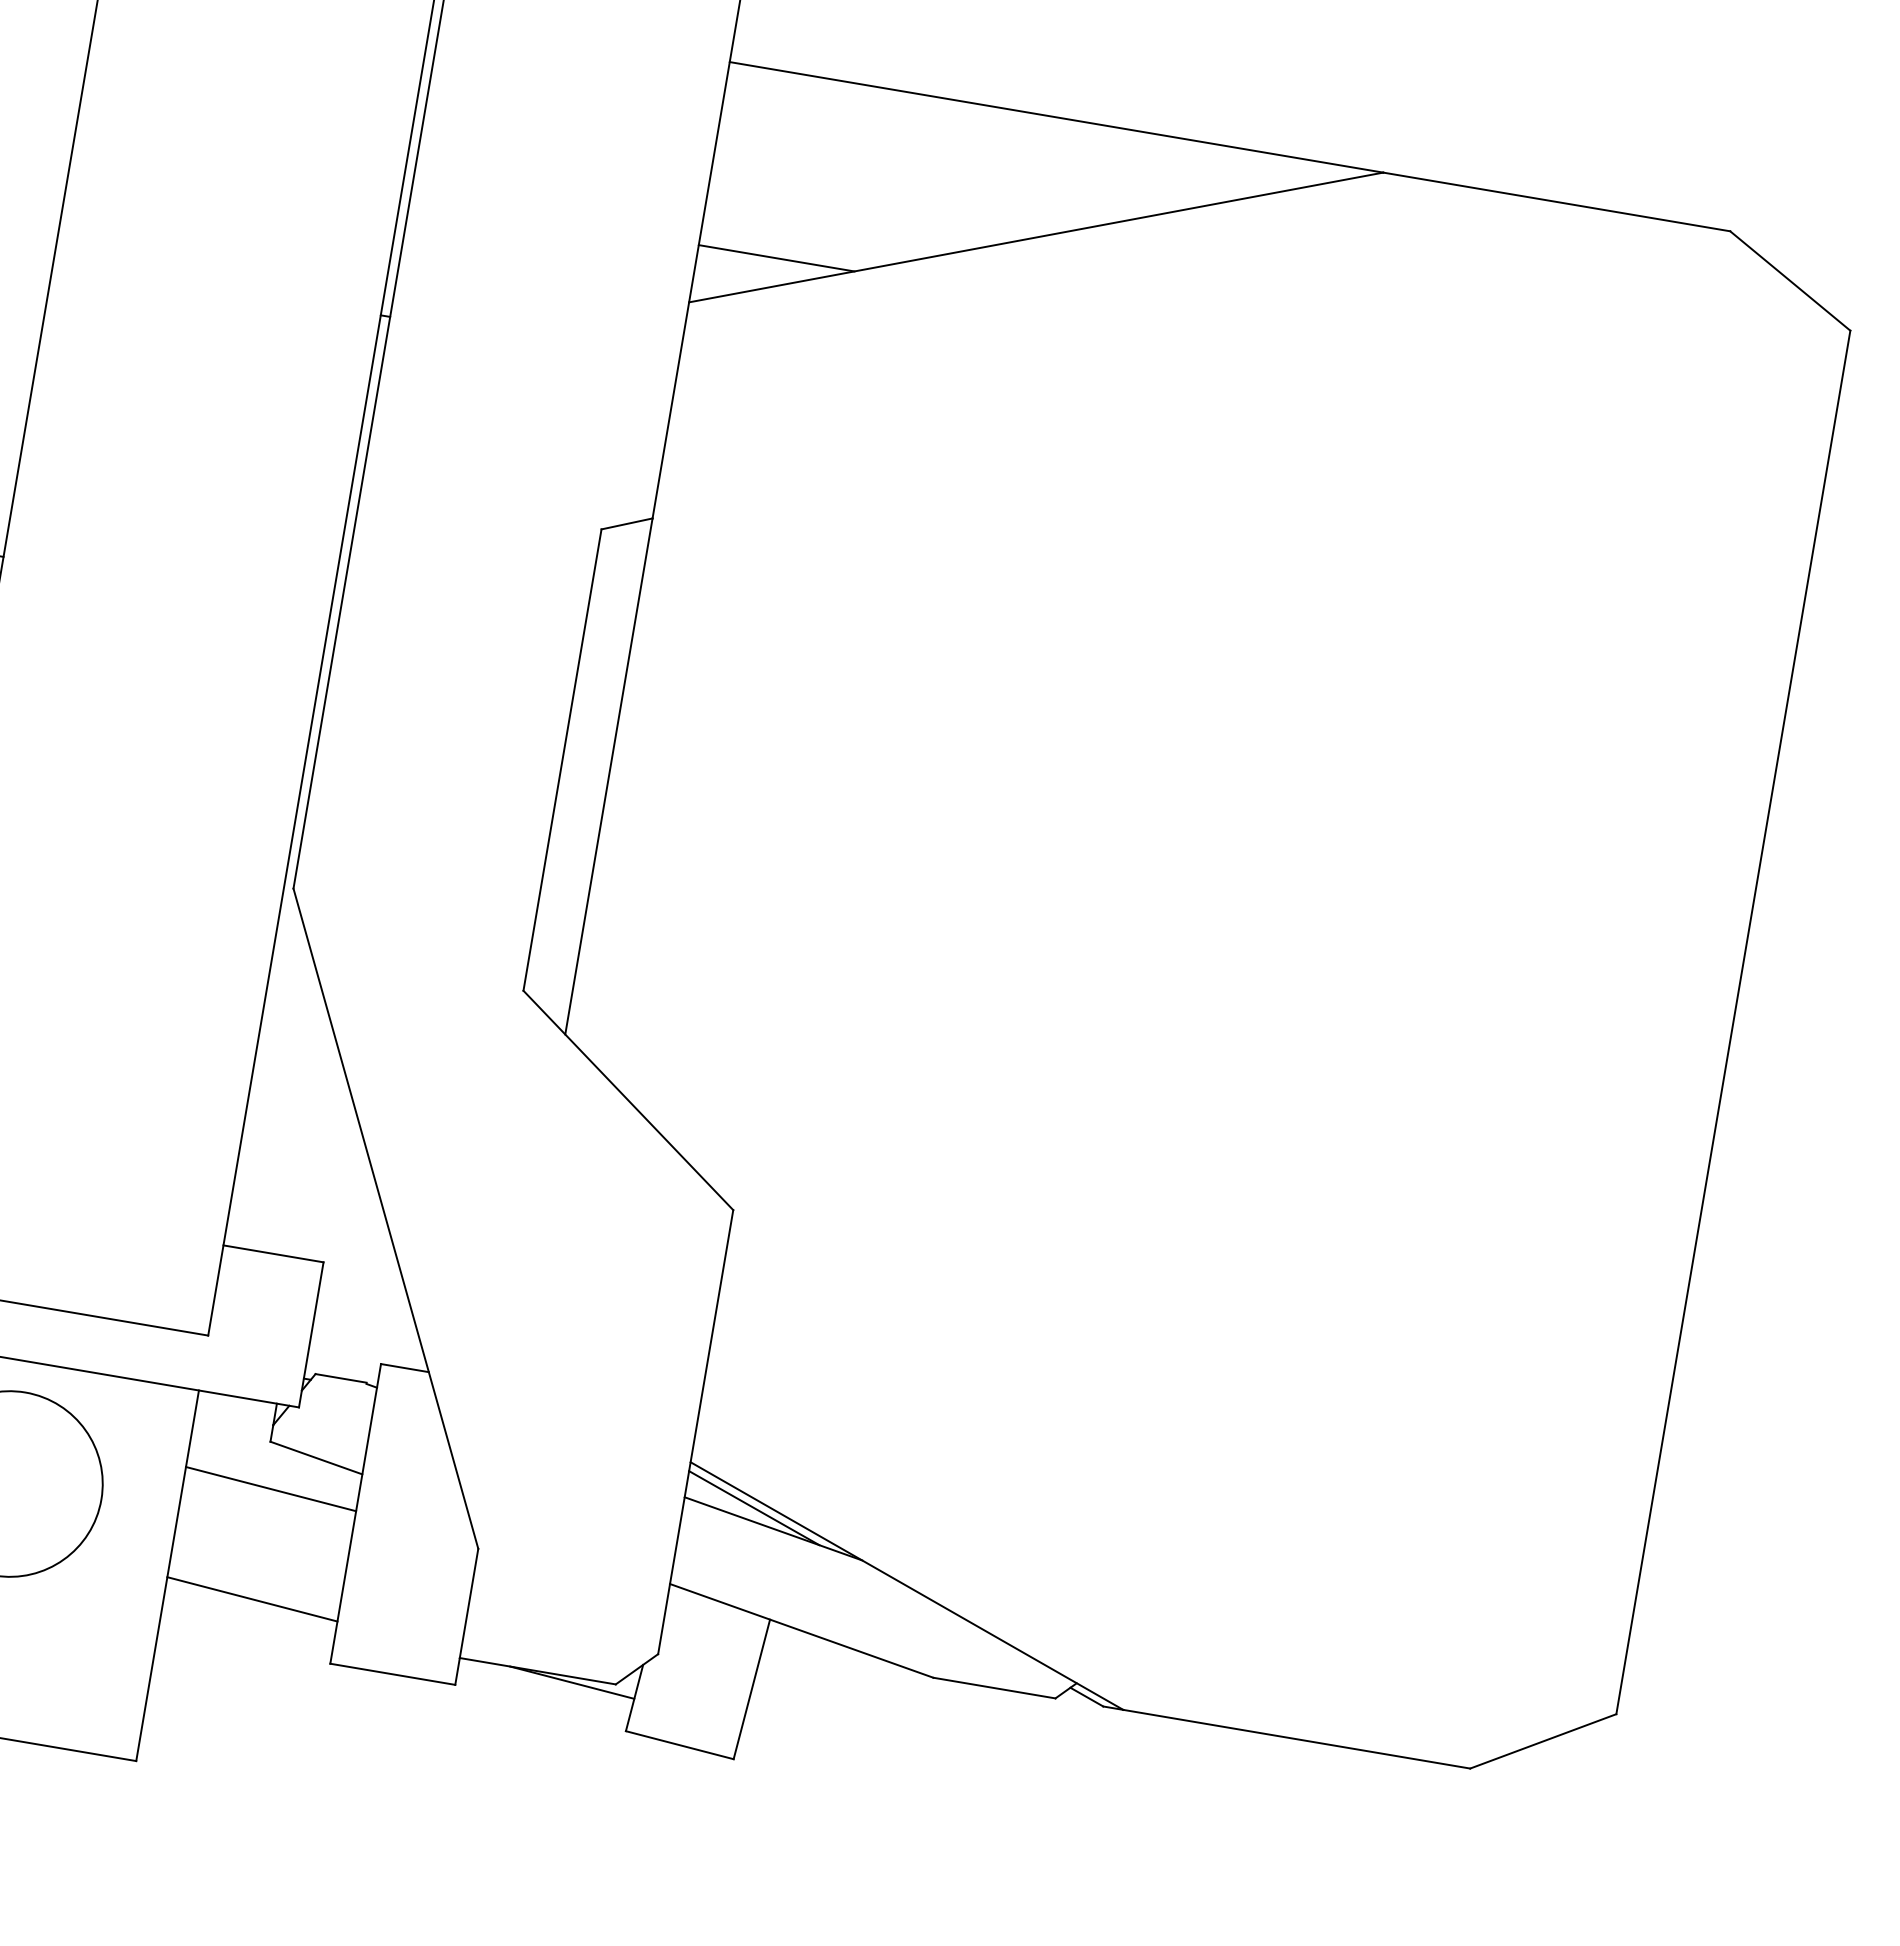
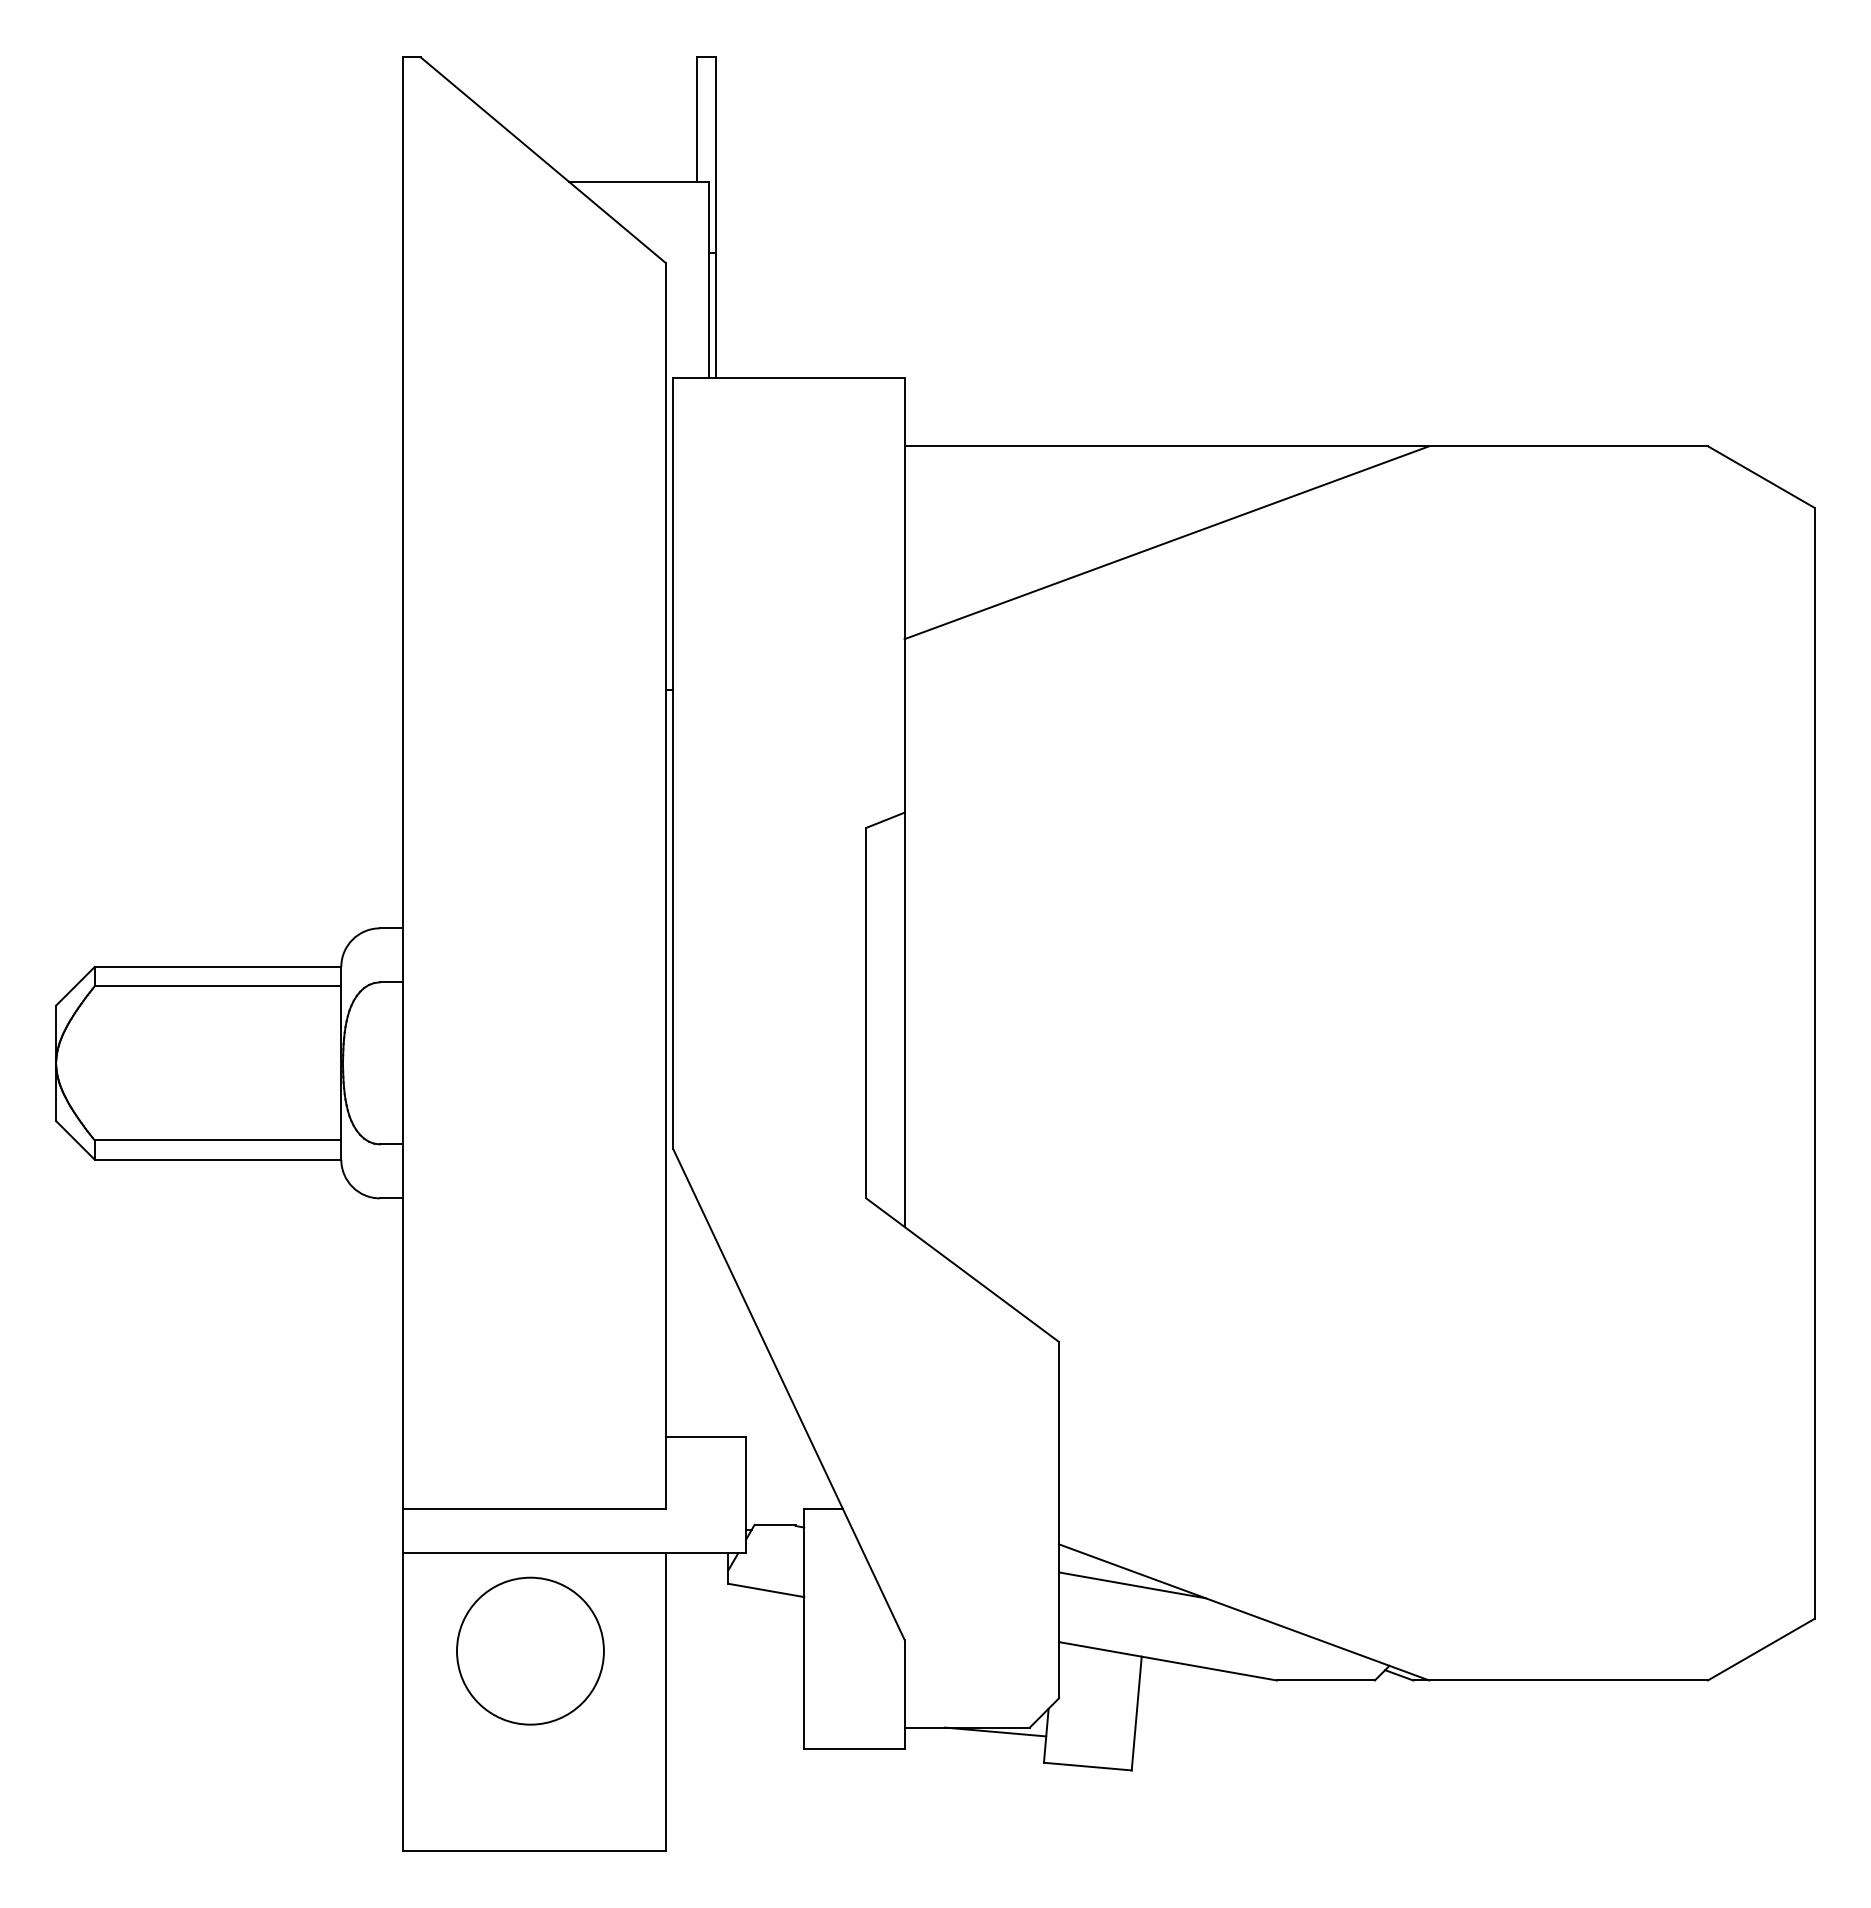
line: (775, 258) -> (966, 593), removed
line: (270, 1488) -> (734, 1620), removed
line: (754, 1507) -> (1114, 1571), removed
line: (251, 1599) -> (734, 1709), removed

